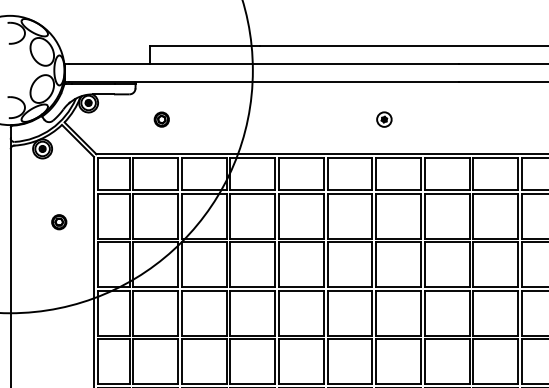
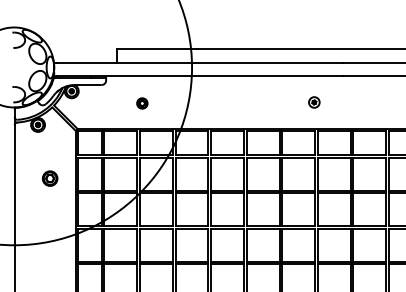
part: (162, 119) -> (142, 103), moved
part: (384, 119) -> (314, 102), moved
part: (59, 222) -> (50, 178), size x1.4

